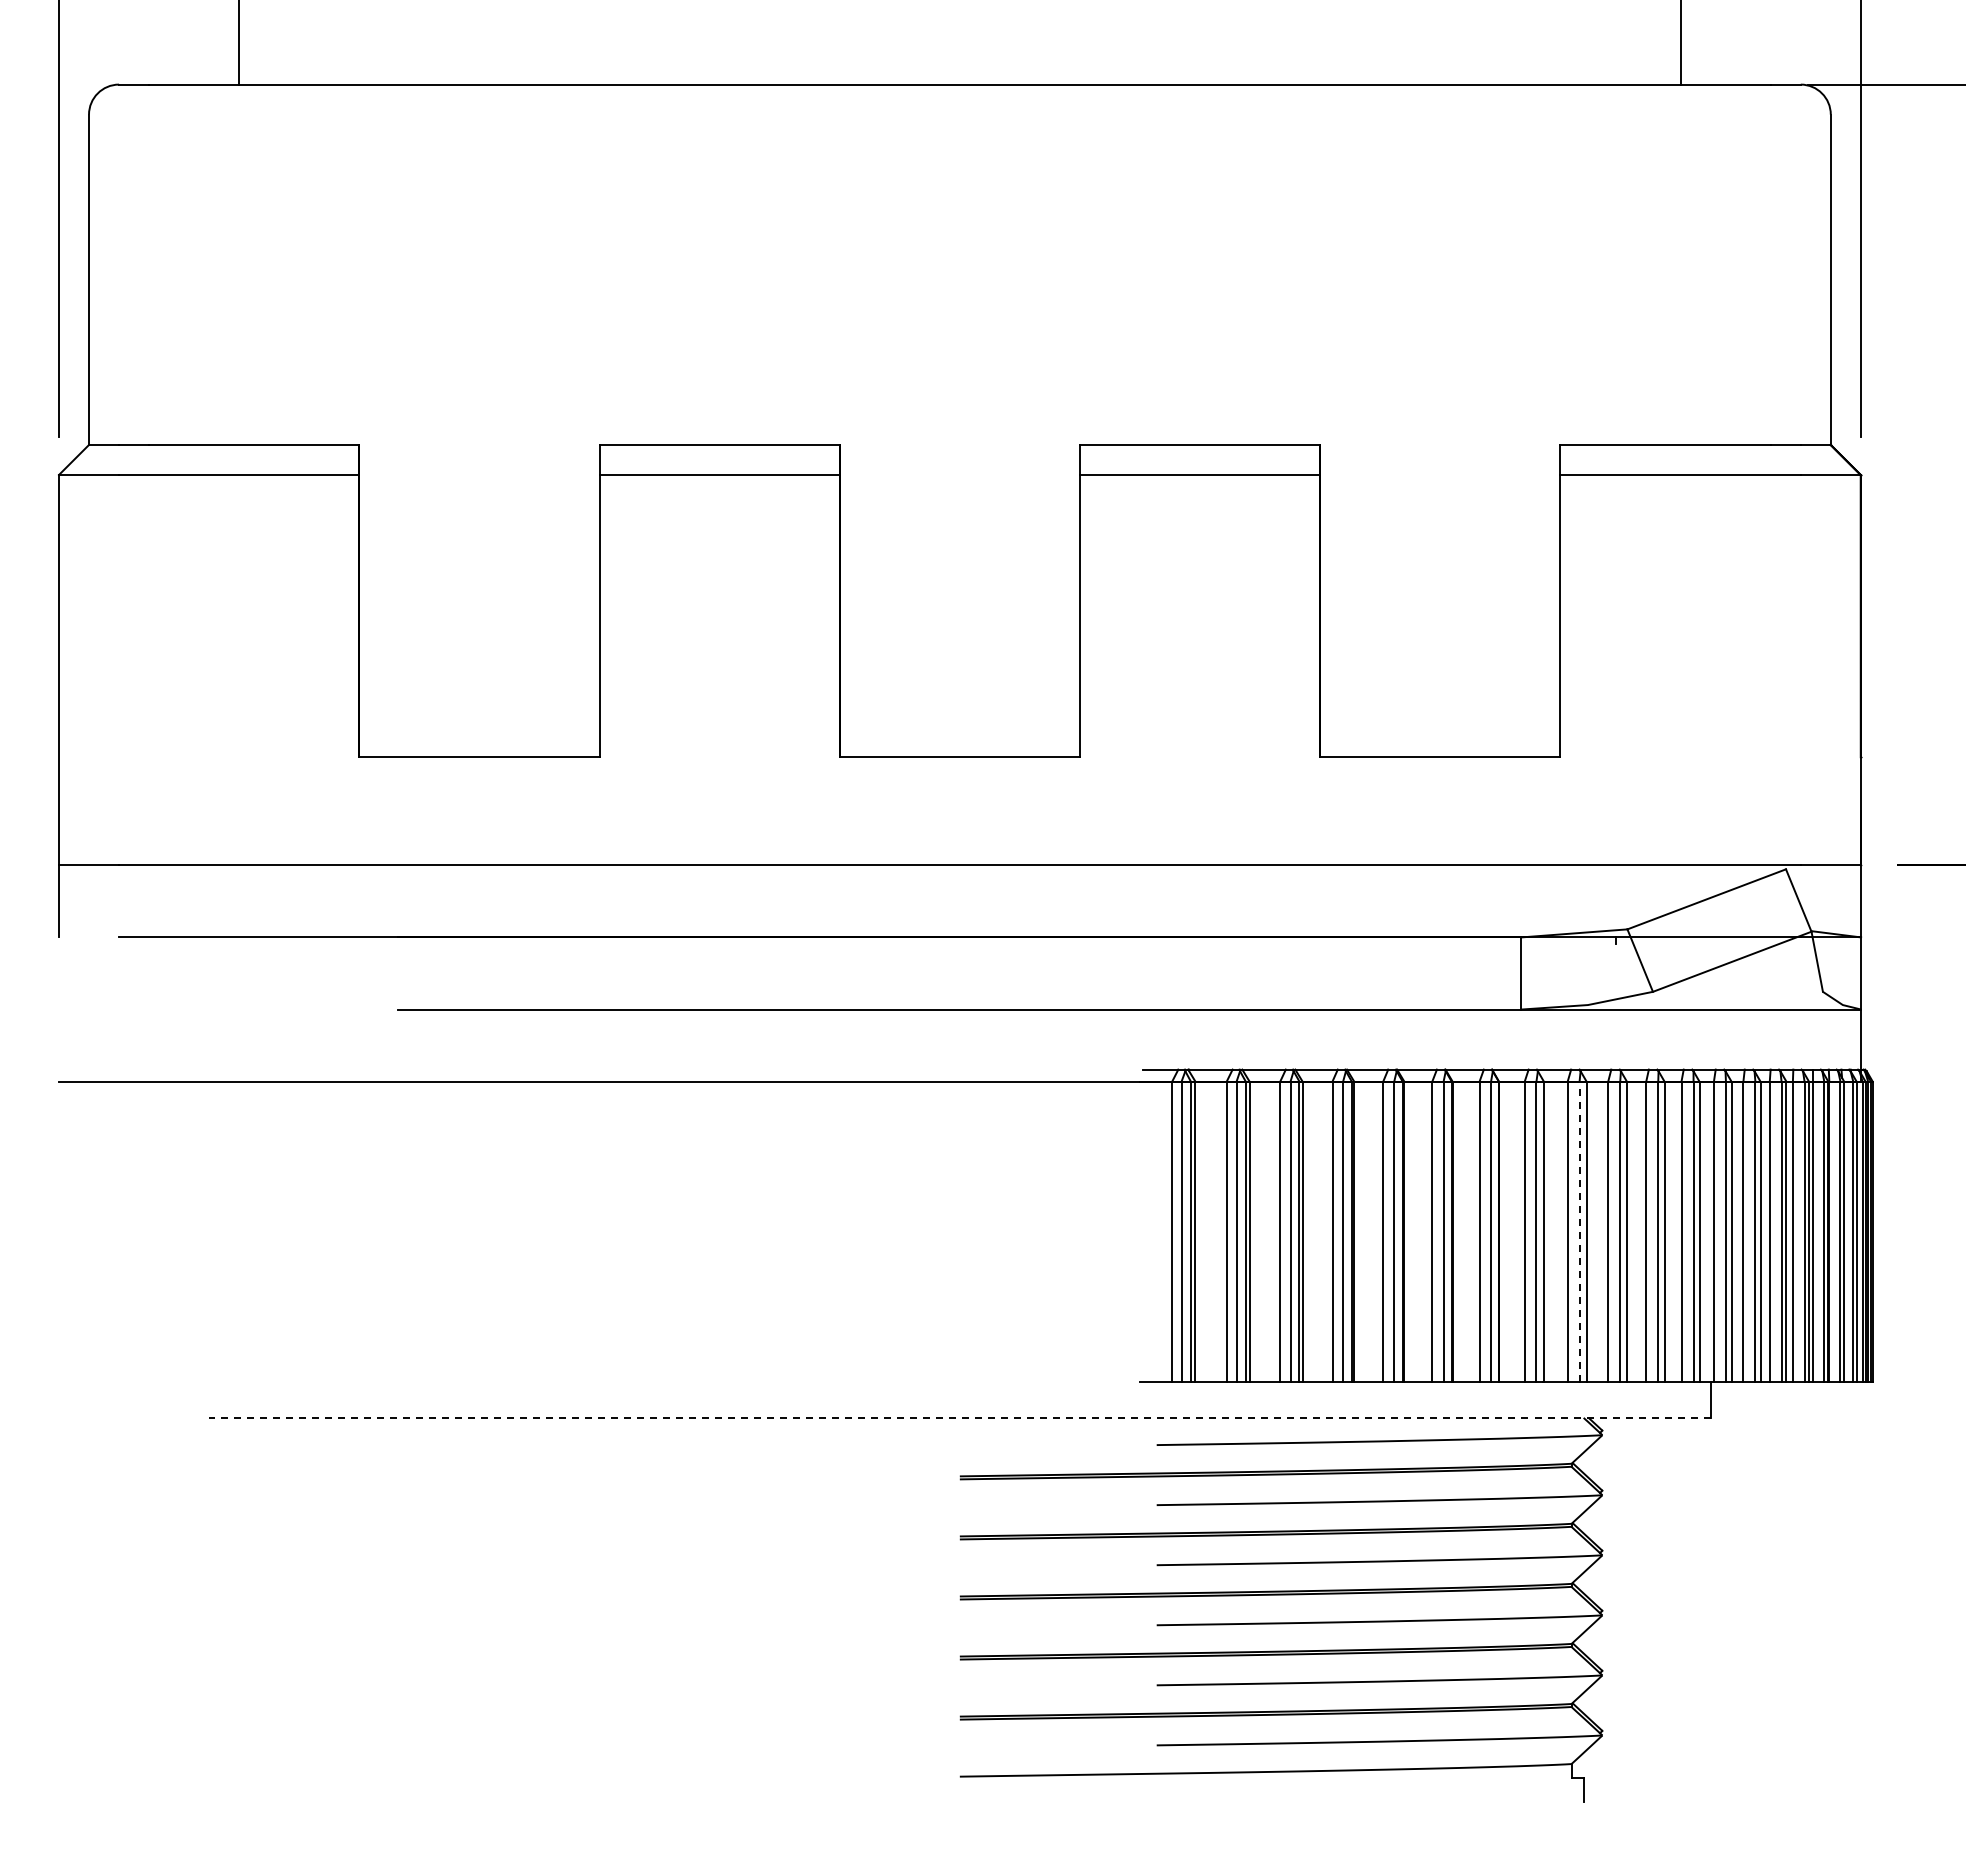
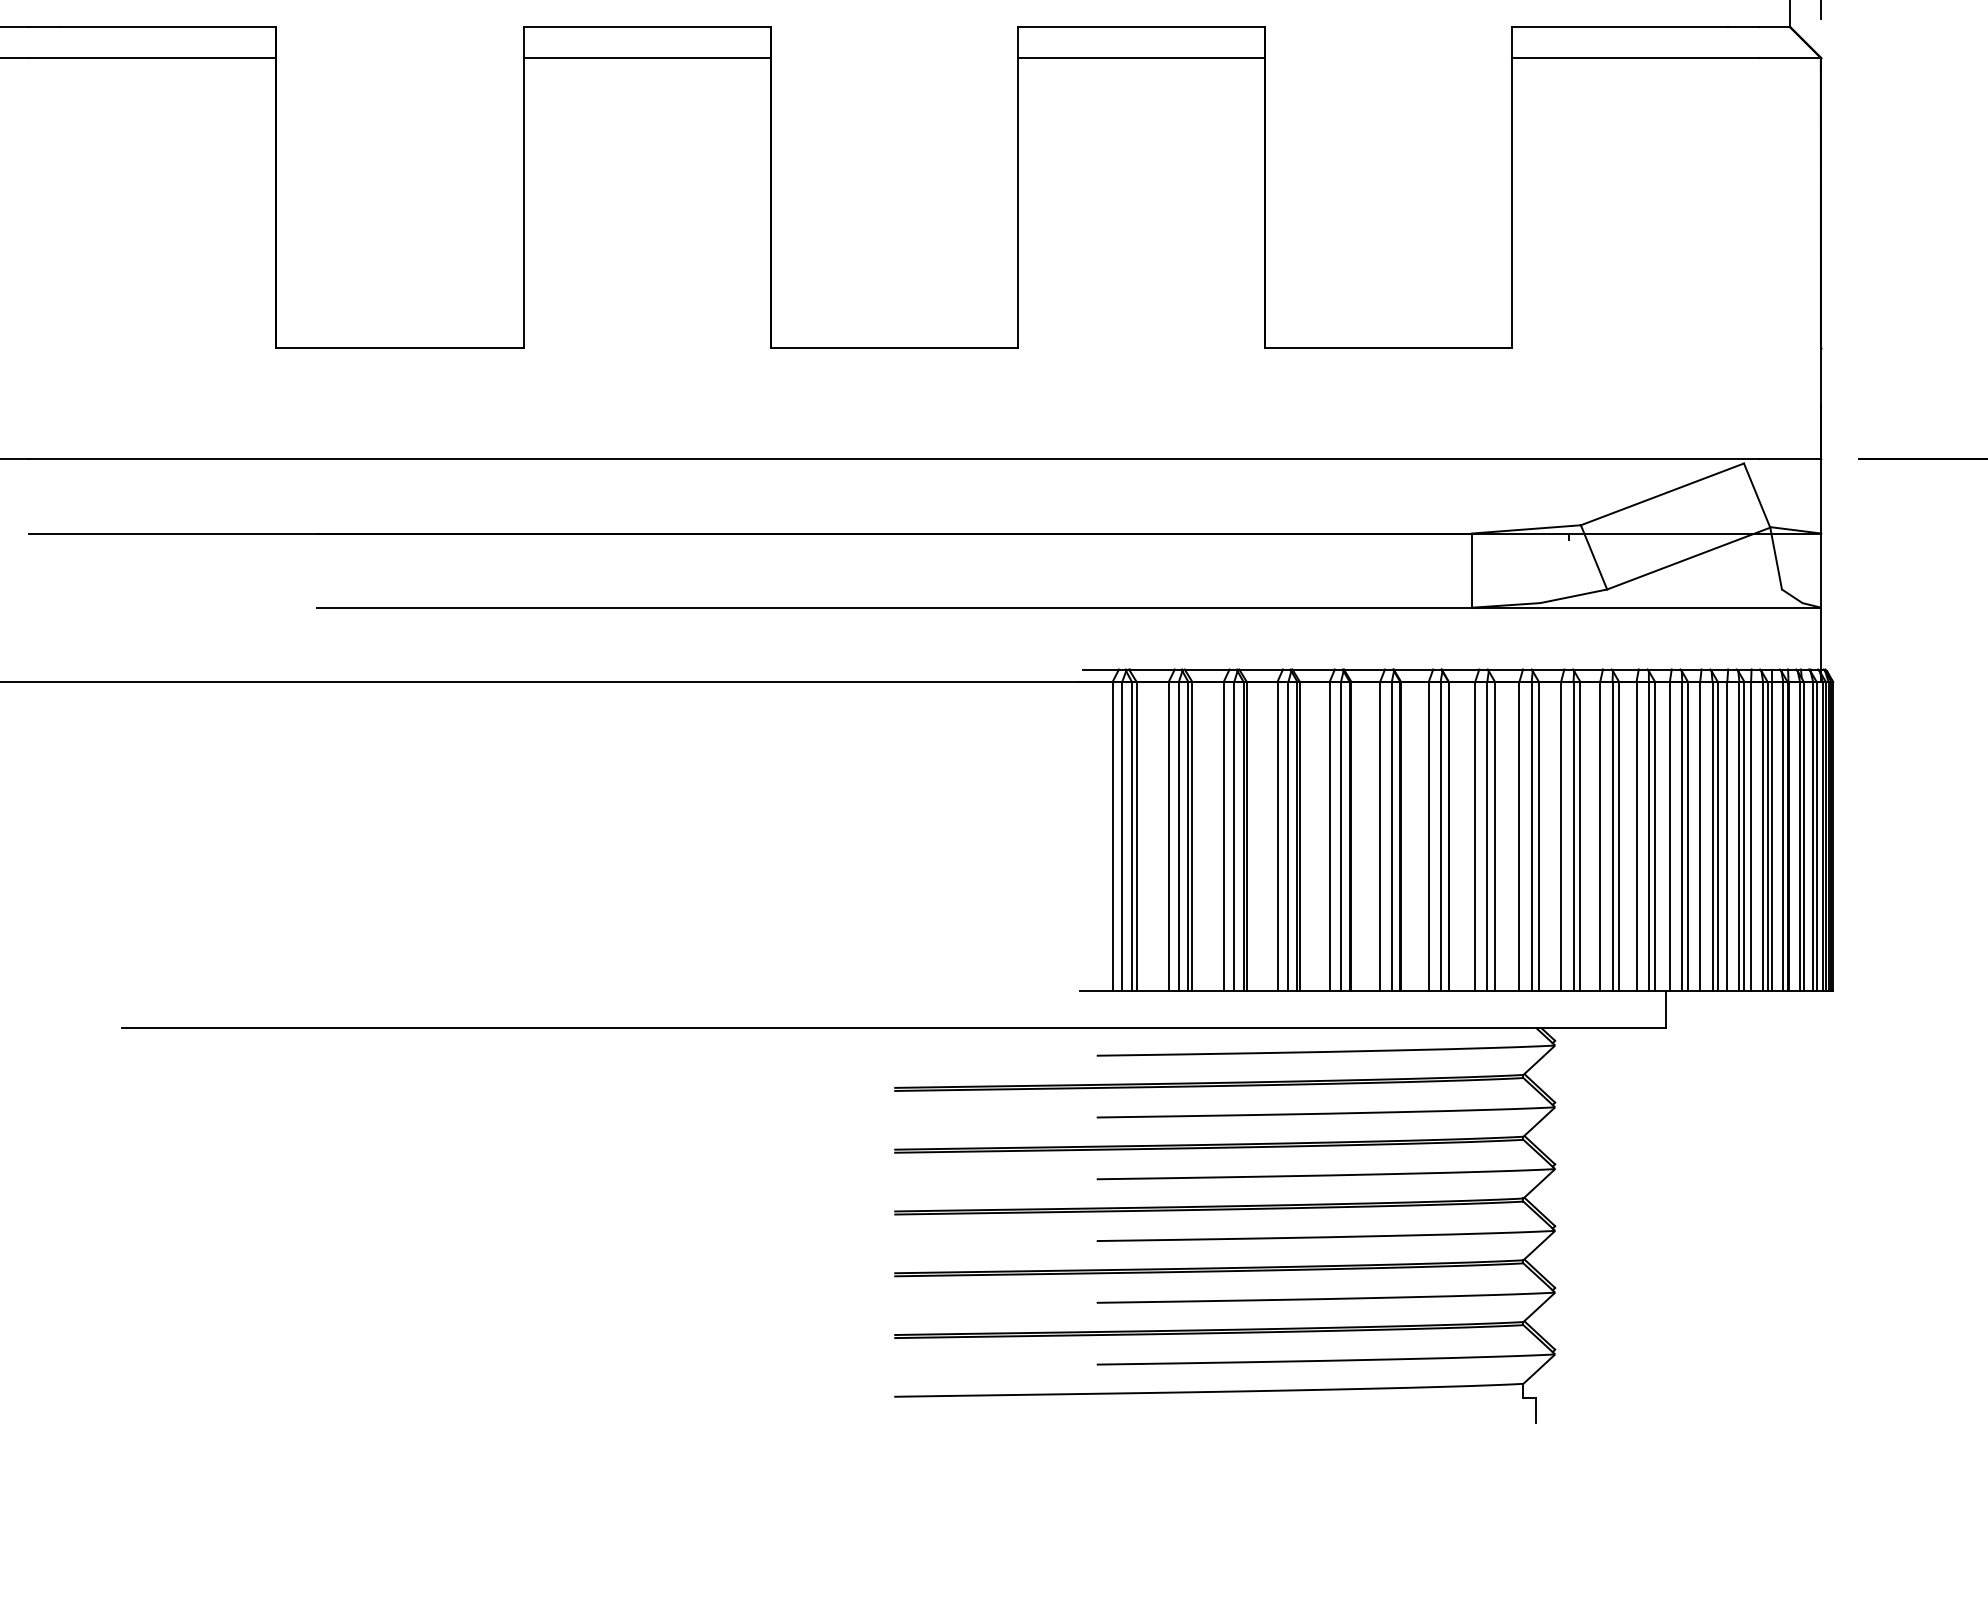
line: (1579, 1231) -> (1531, 836), dashed -> solid
line: (959, 1417) -> (893, 1027), dashed -> solid

